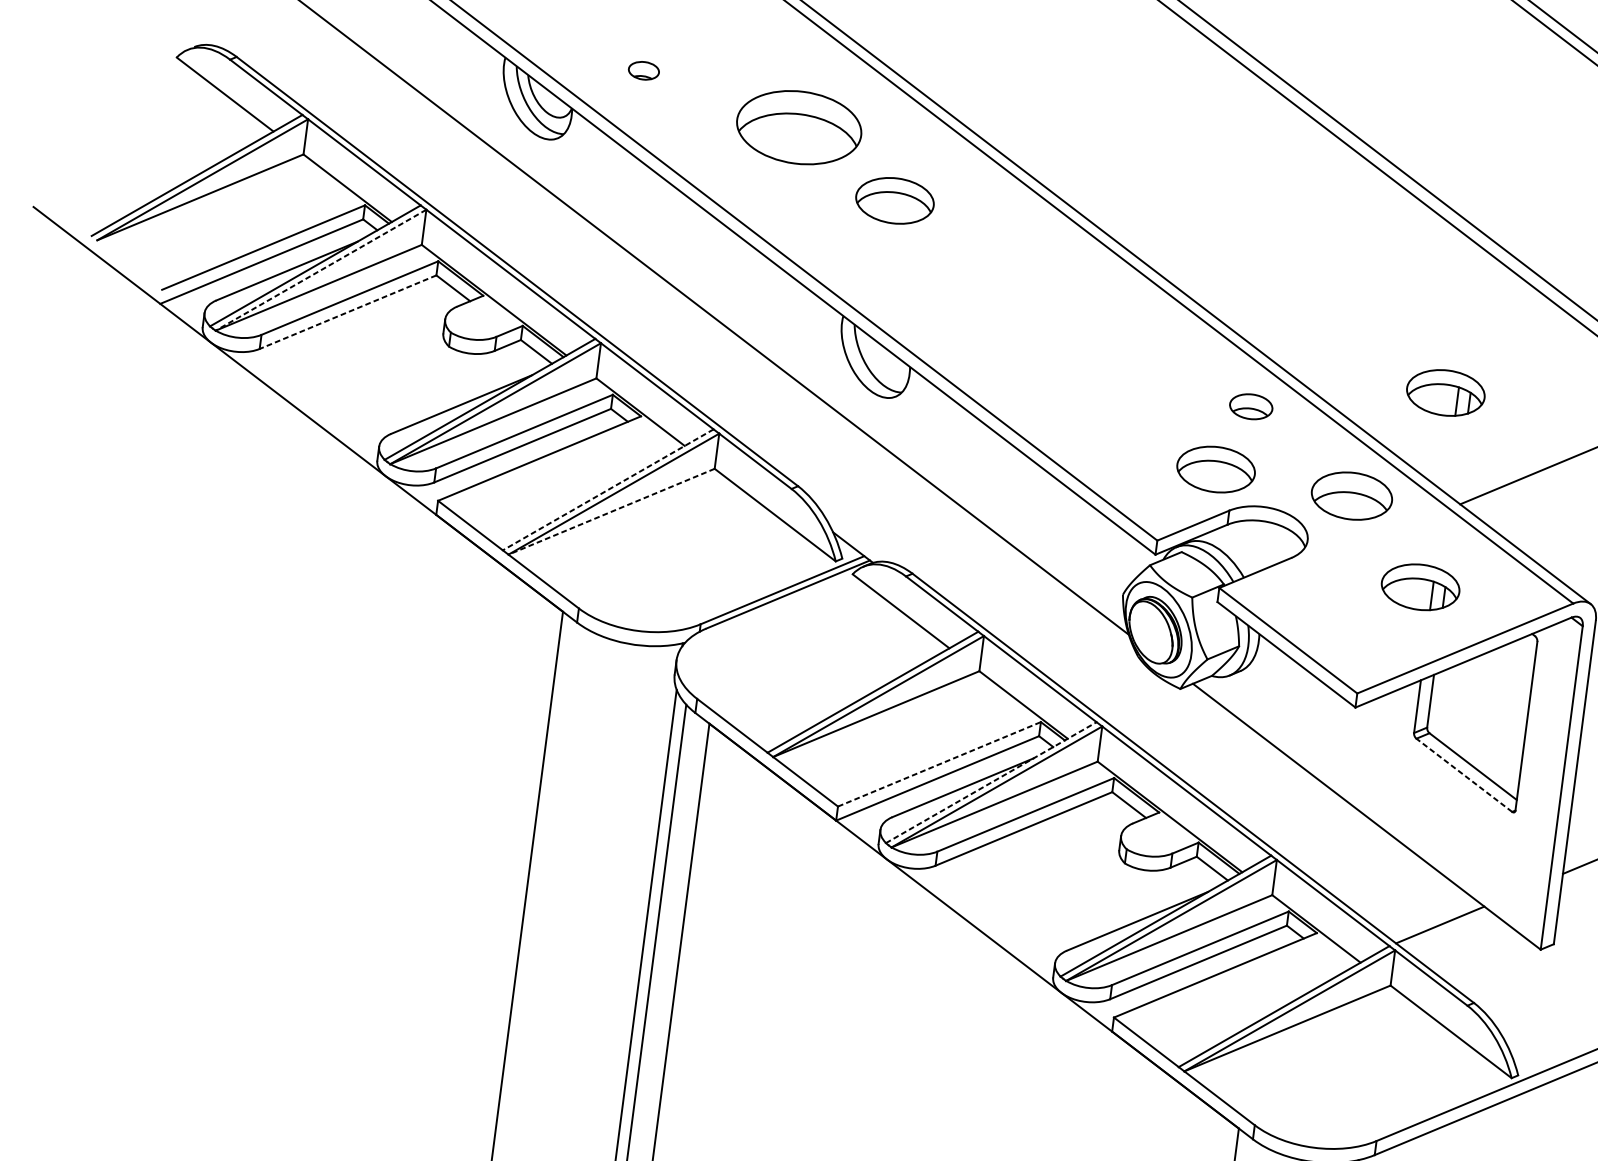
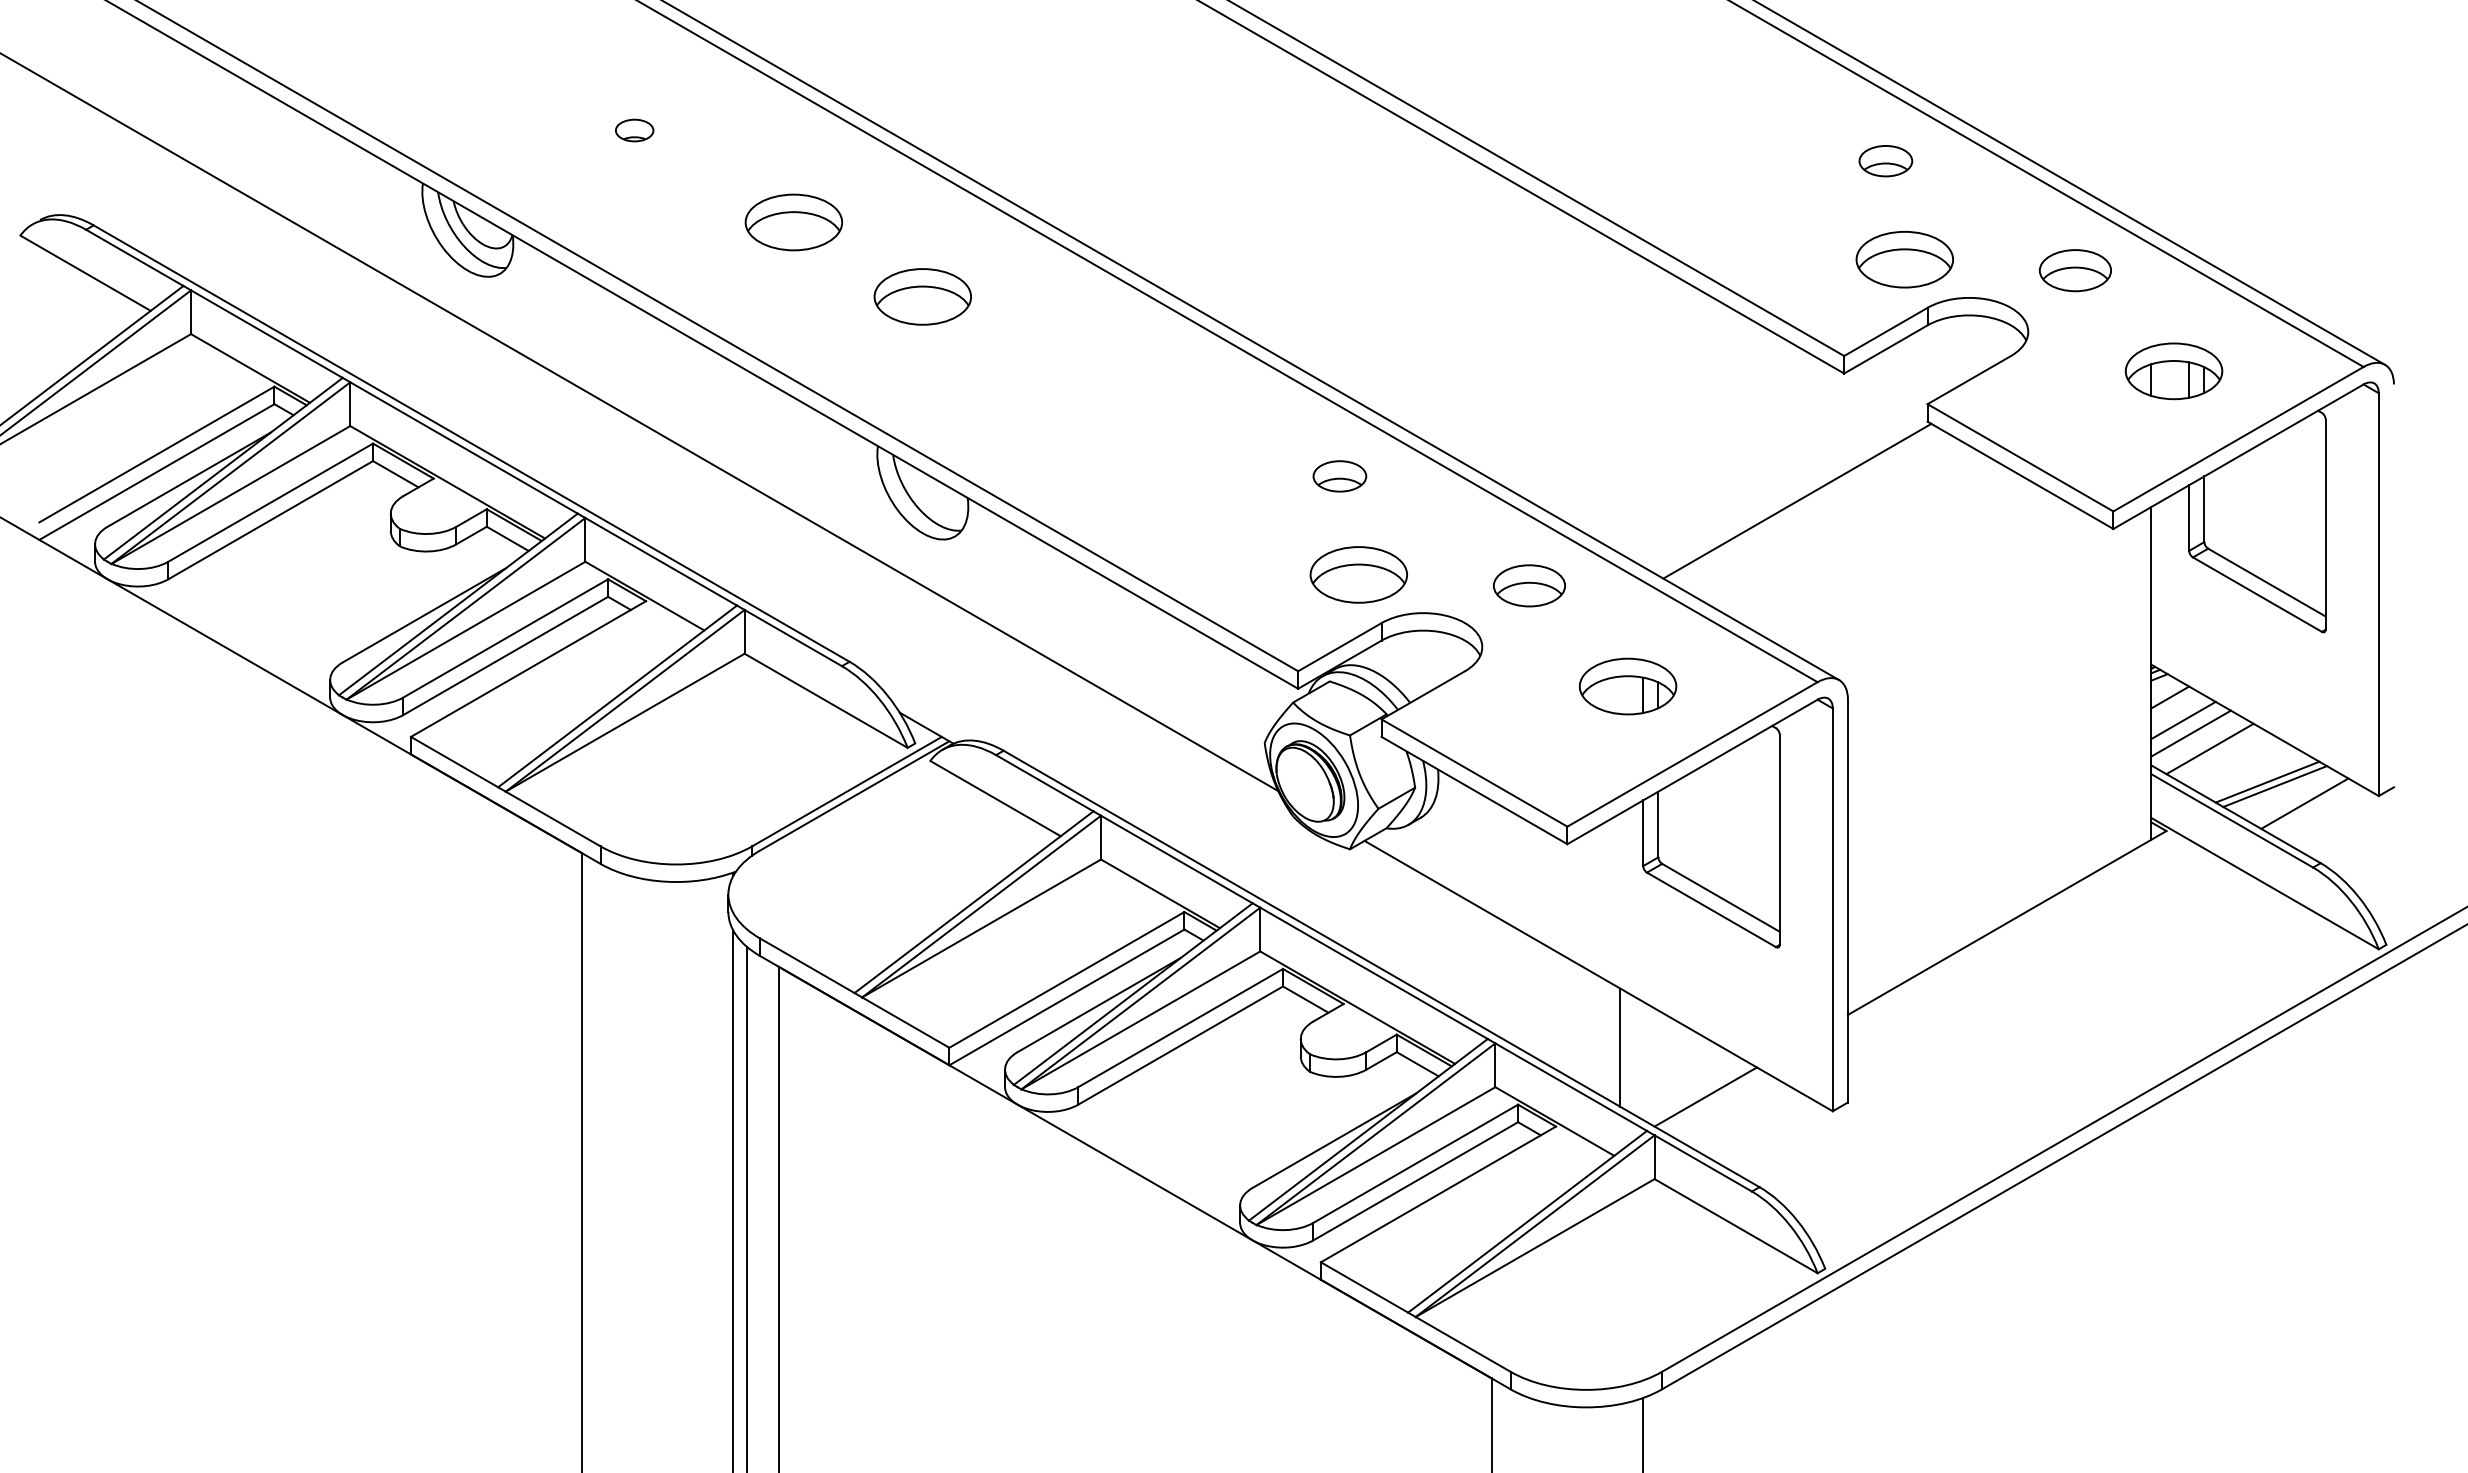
part: (643, 70) -> (634, 130), moved
part: (798, 127) -> (793, 222), size x0.62
line: (320, 270) -> (230, 473), dashed -> solid
line: (347, 312) -> (270, 520), dashed -> solid
part: (1445, 392) -> (1627, 444), removed
part: (1250, 406) -> (1339, 476), moved
line: (608, 489) -> (617, 696), dashed -> solid
part: (1352, 495) -> (1529, 585), size x0.71
line: (611, 511) -> (625, 722), dashed -> solid
line: (939, 763) -> (1066, 979), dashed -> solid
line: (1464, 775) -> (1711, 909), dashed -> solid
line: (991, 782) -> (1133, 993), dashed -> solid
line: (1376, 876) -> (1620, 1047), added

